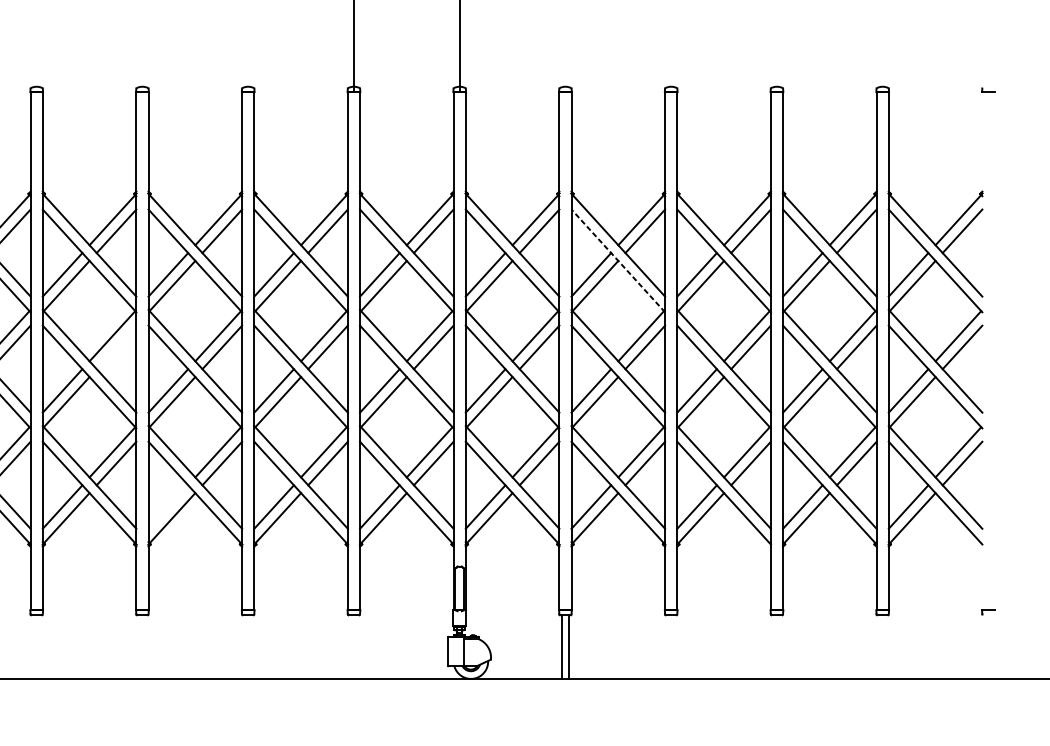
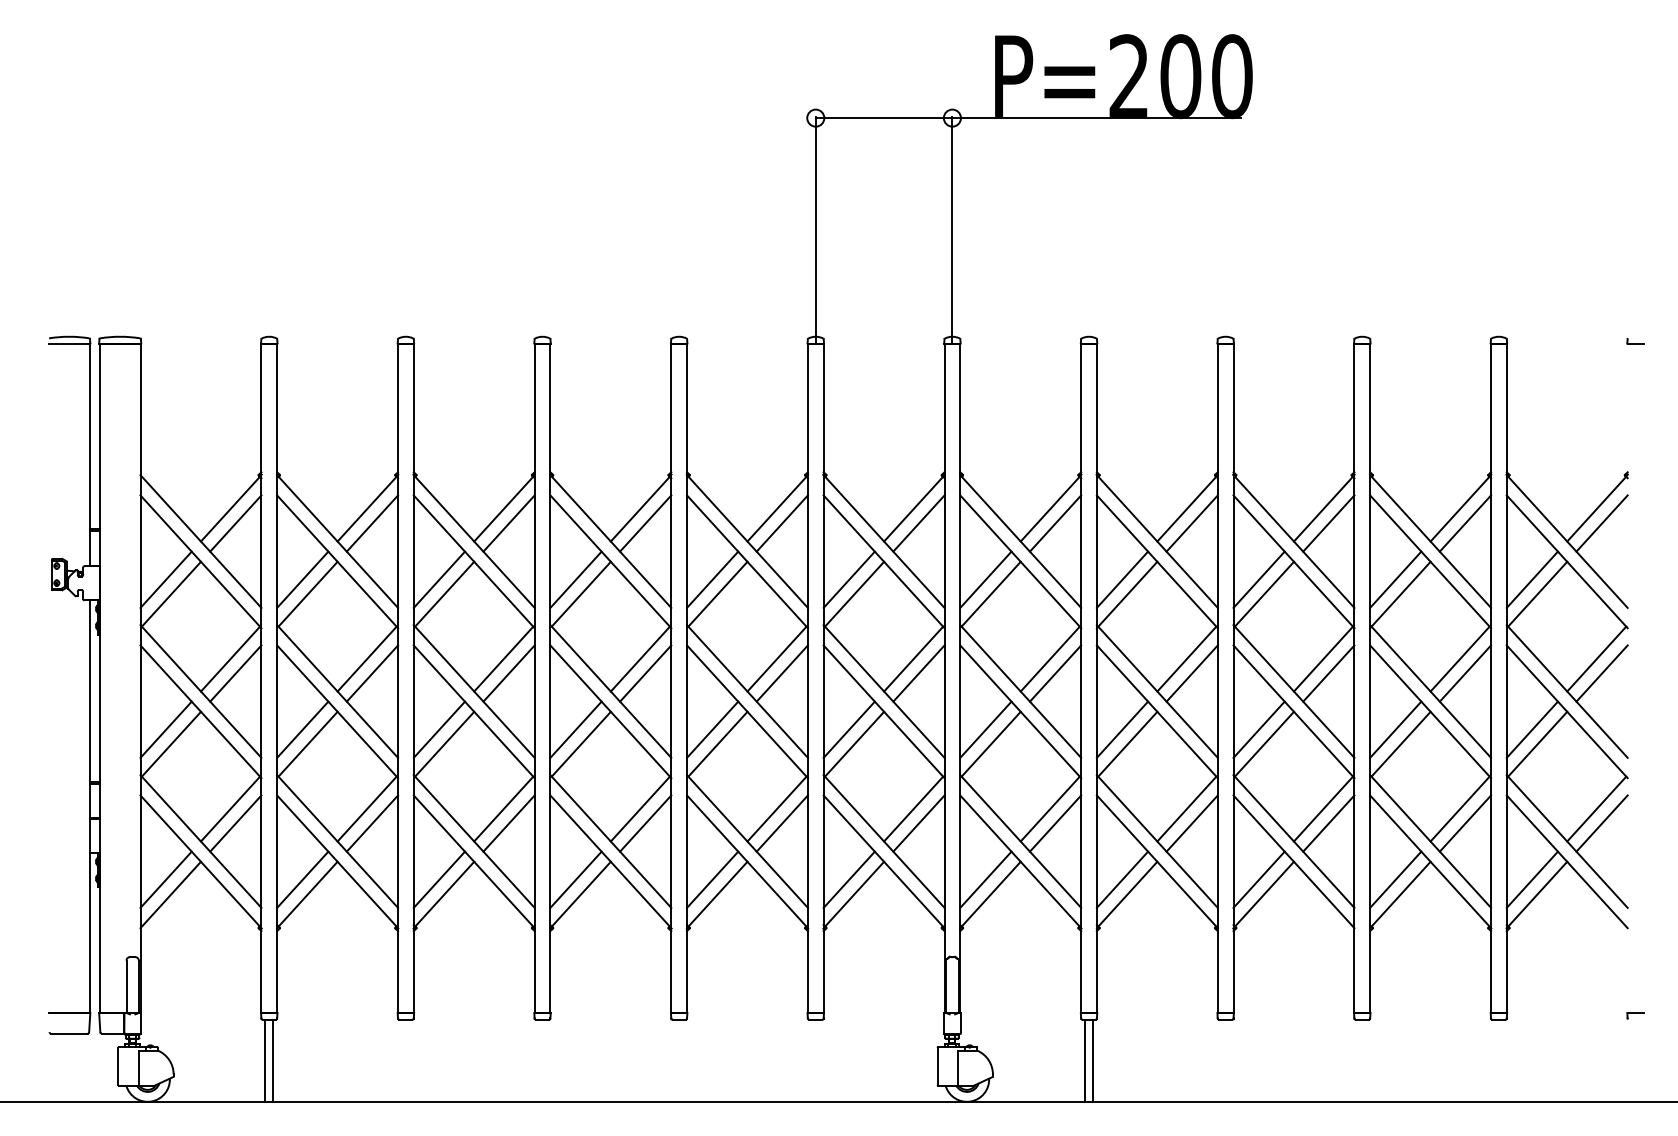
line: (618, 260) -> (1157, 561), dashed -> solid
line: (116, 347) -> (508, 673), added
line: (167, 506) -> (575, 879), added

